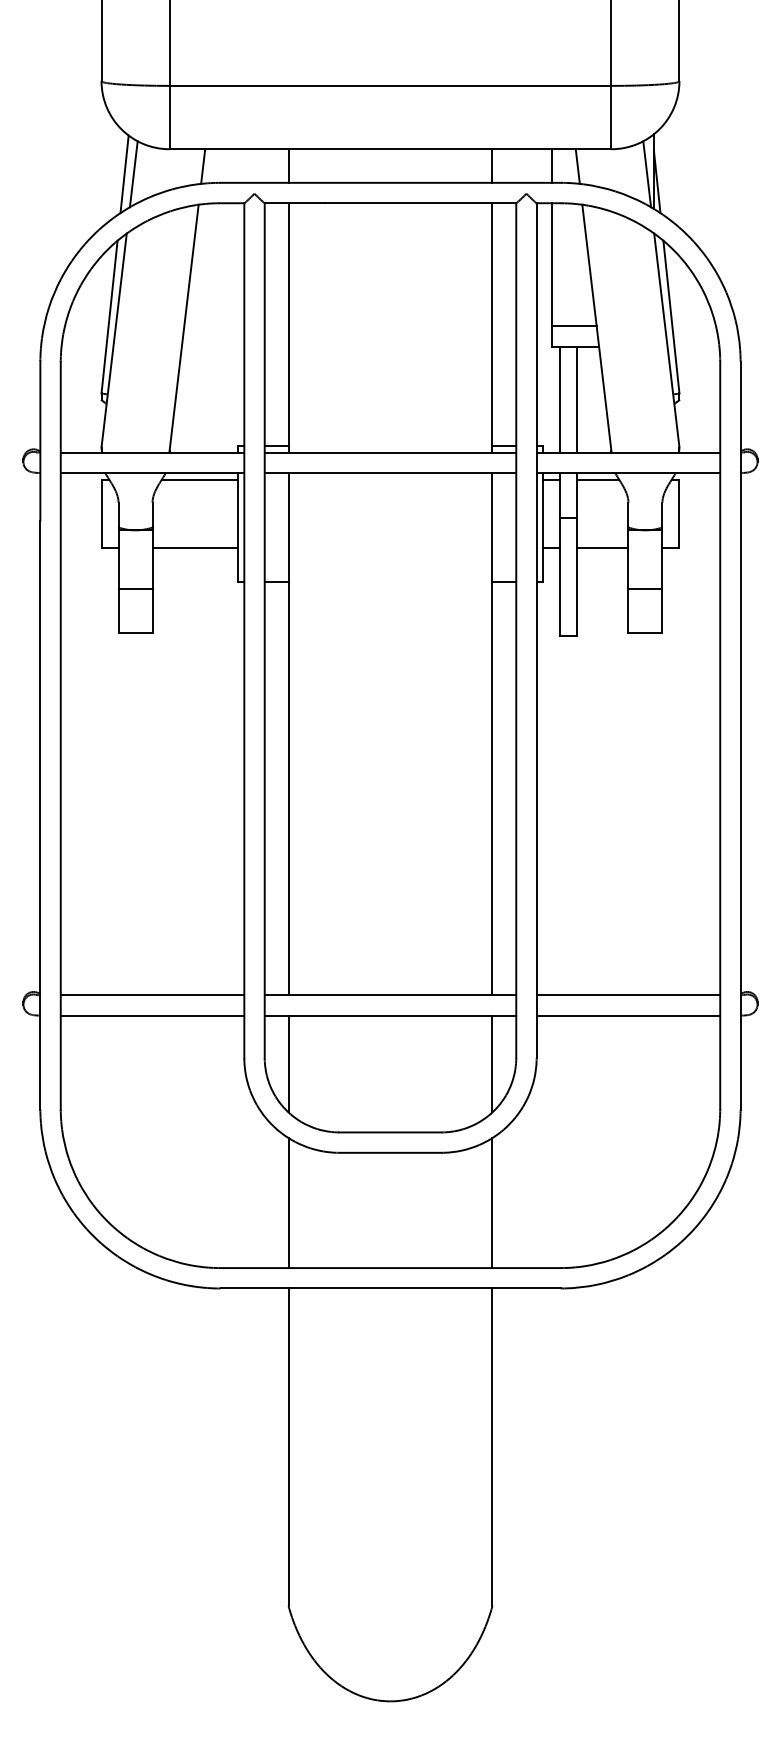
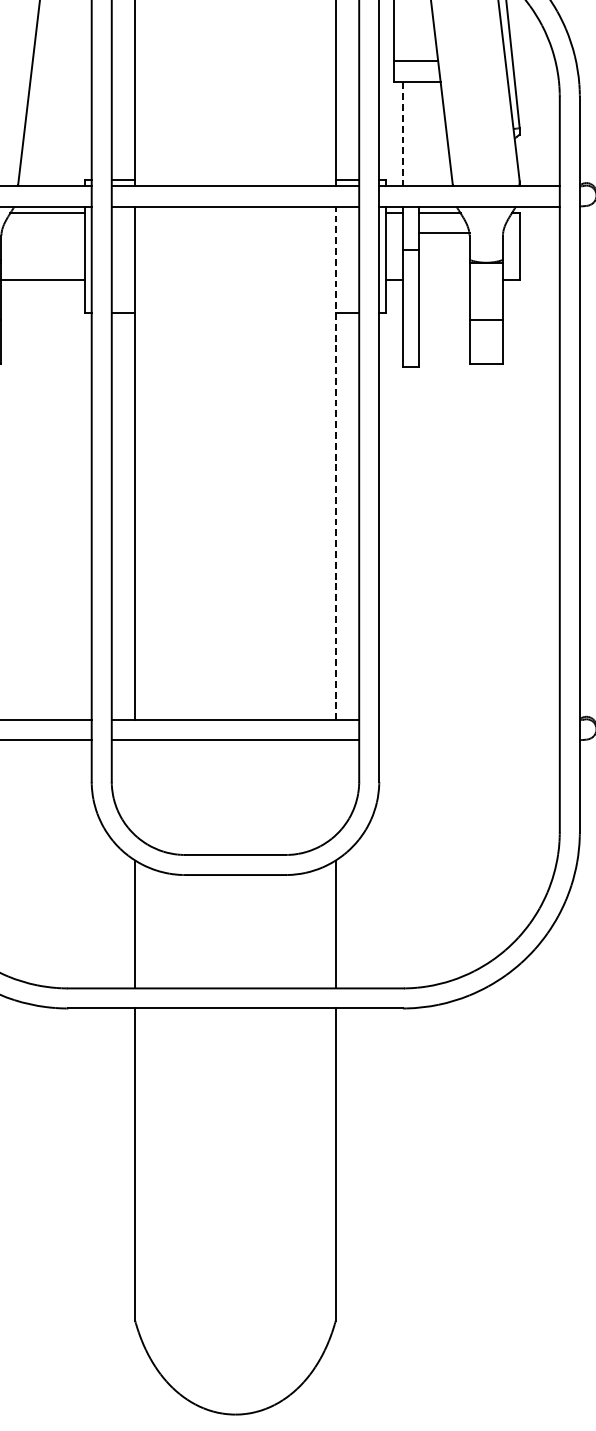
line: (560, 399) -> (402, 134), solid -> dashed
line: (577, 399) -> (419, 134), removed
line: (602, 547) -> (444, 232), moved
line: (492, 733) -> (335, 462), solid -> dashed
line: (628, 995) -> (469, 720), removed
line: (628, 1015) -> (469, 739), removed
line: (288, 1063) -> (135, 787), removed
line: (492, 1063) -> (335, 787), removed

